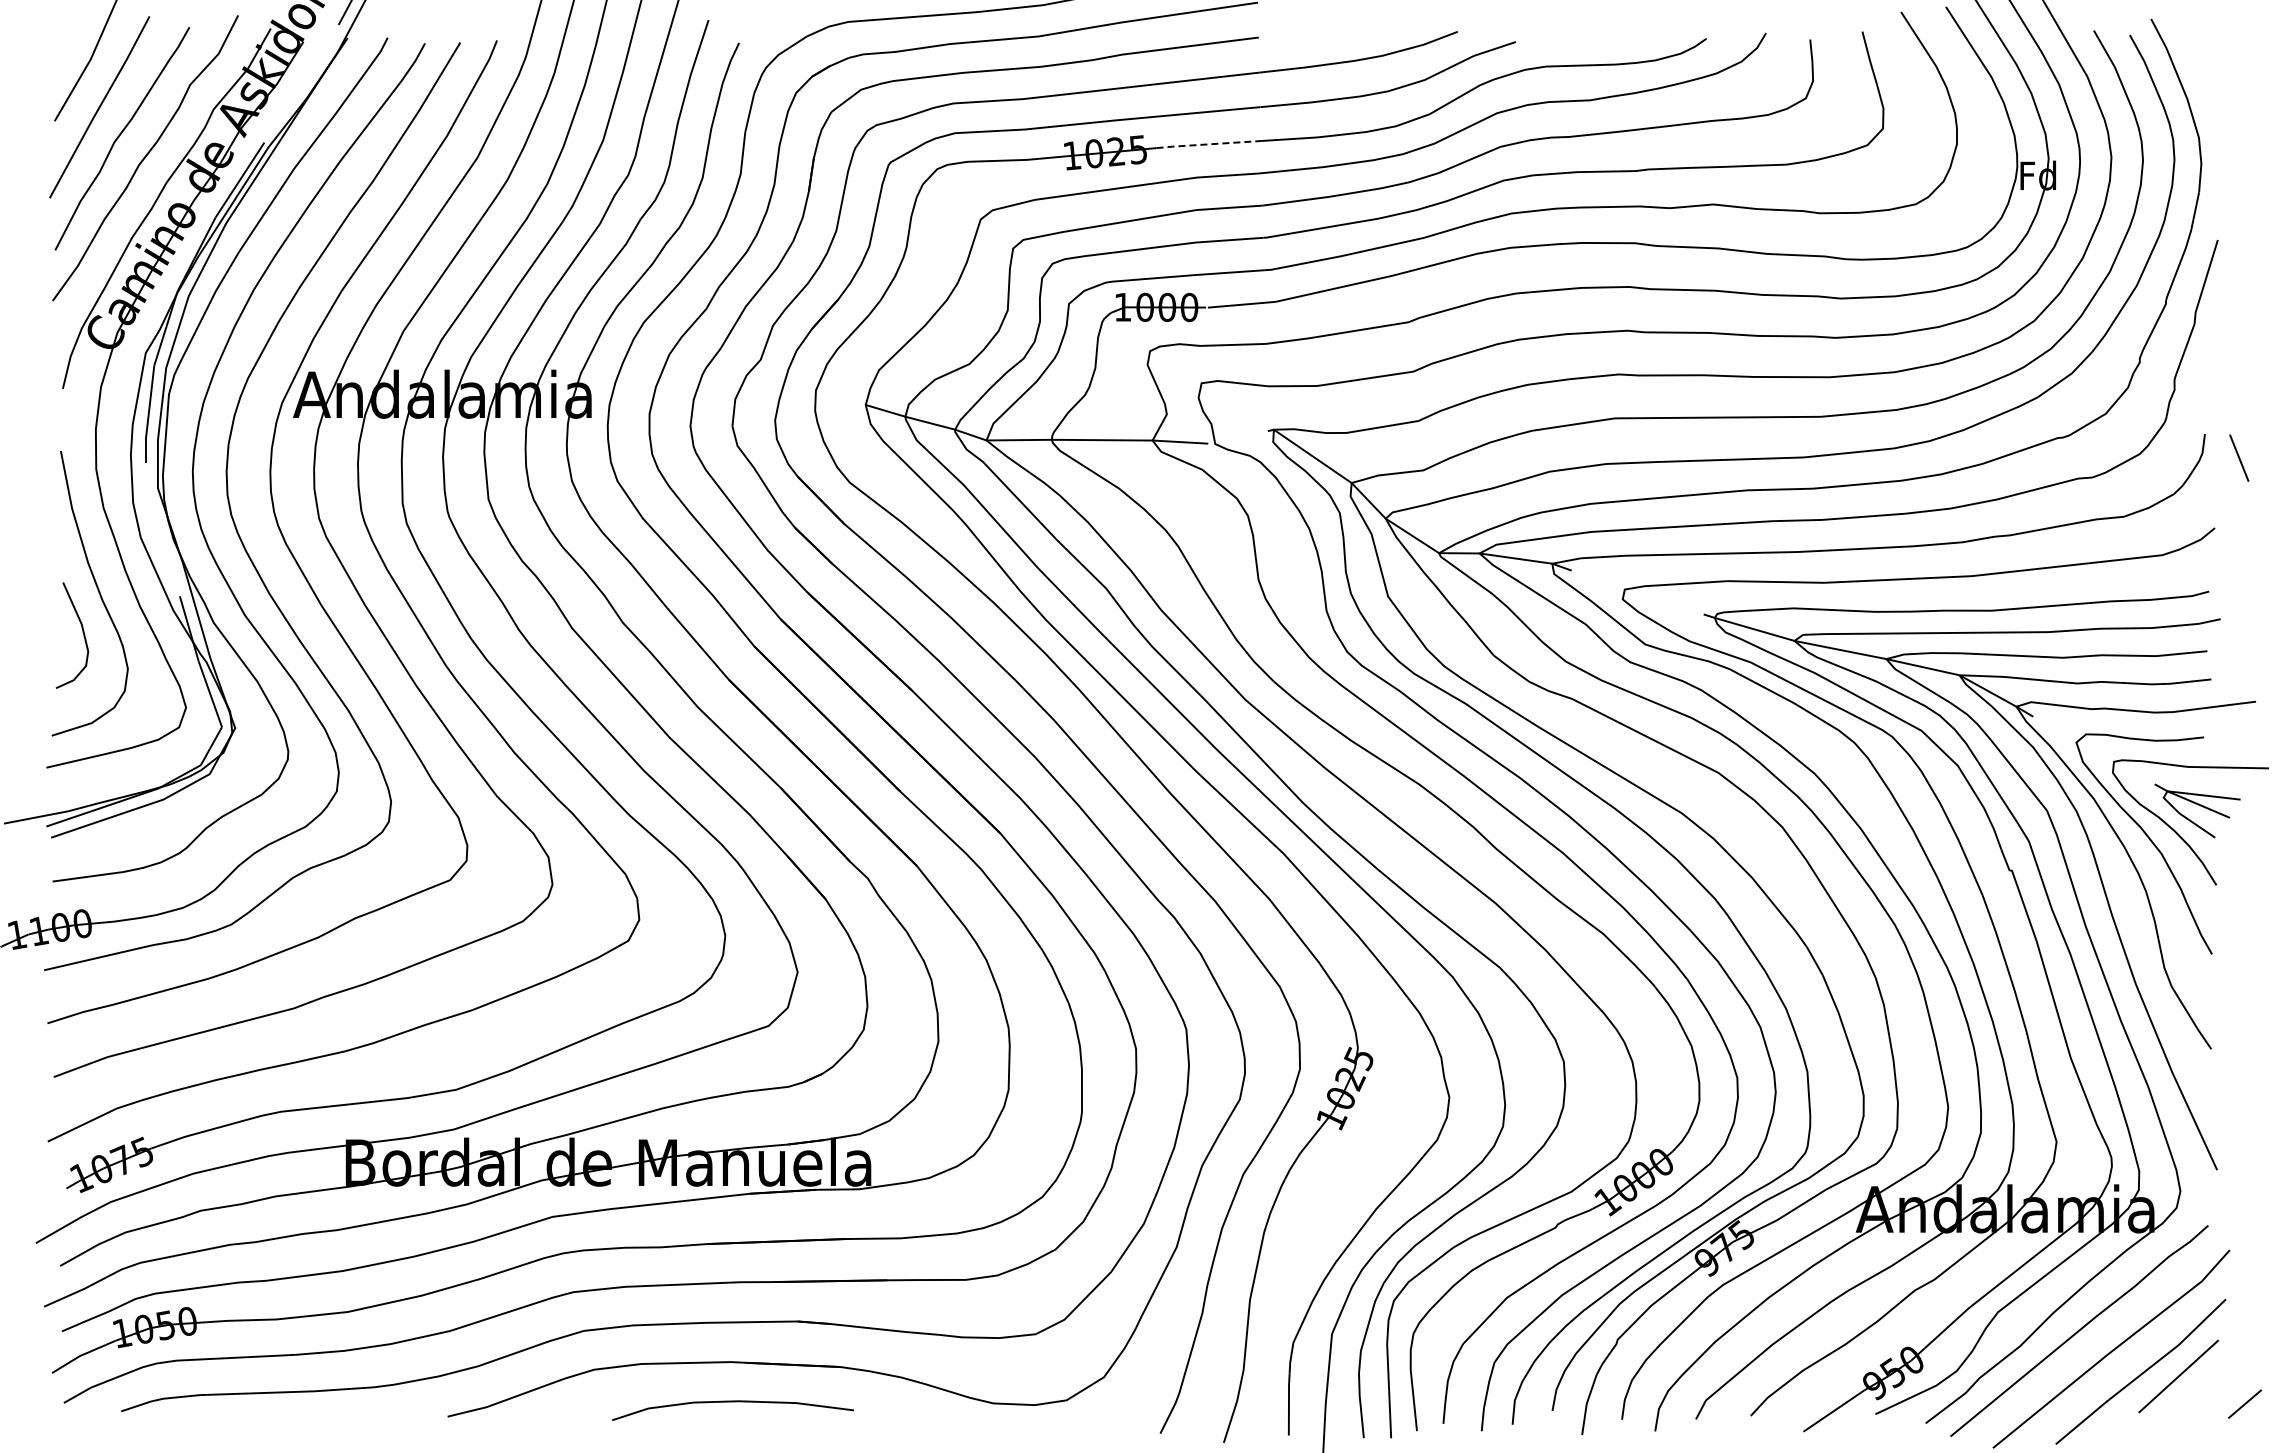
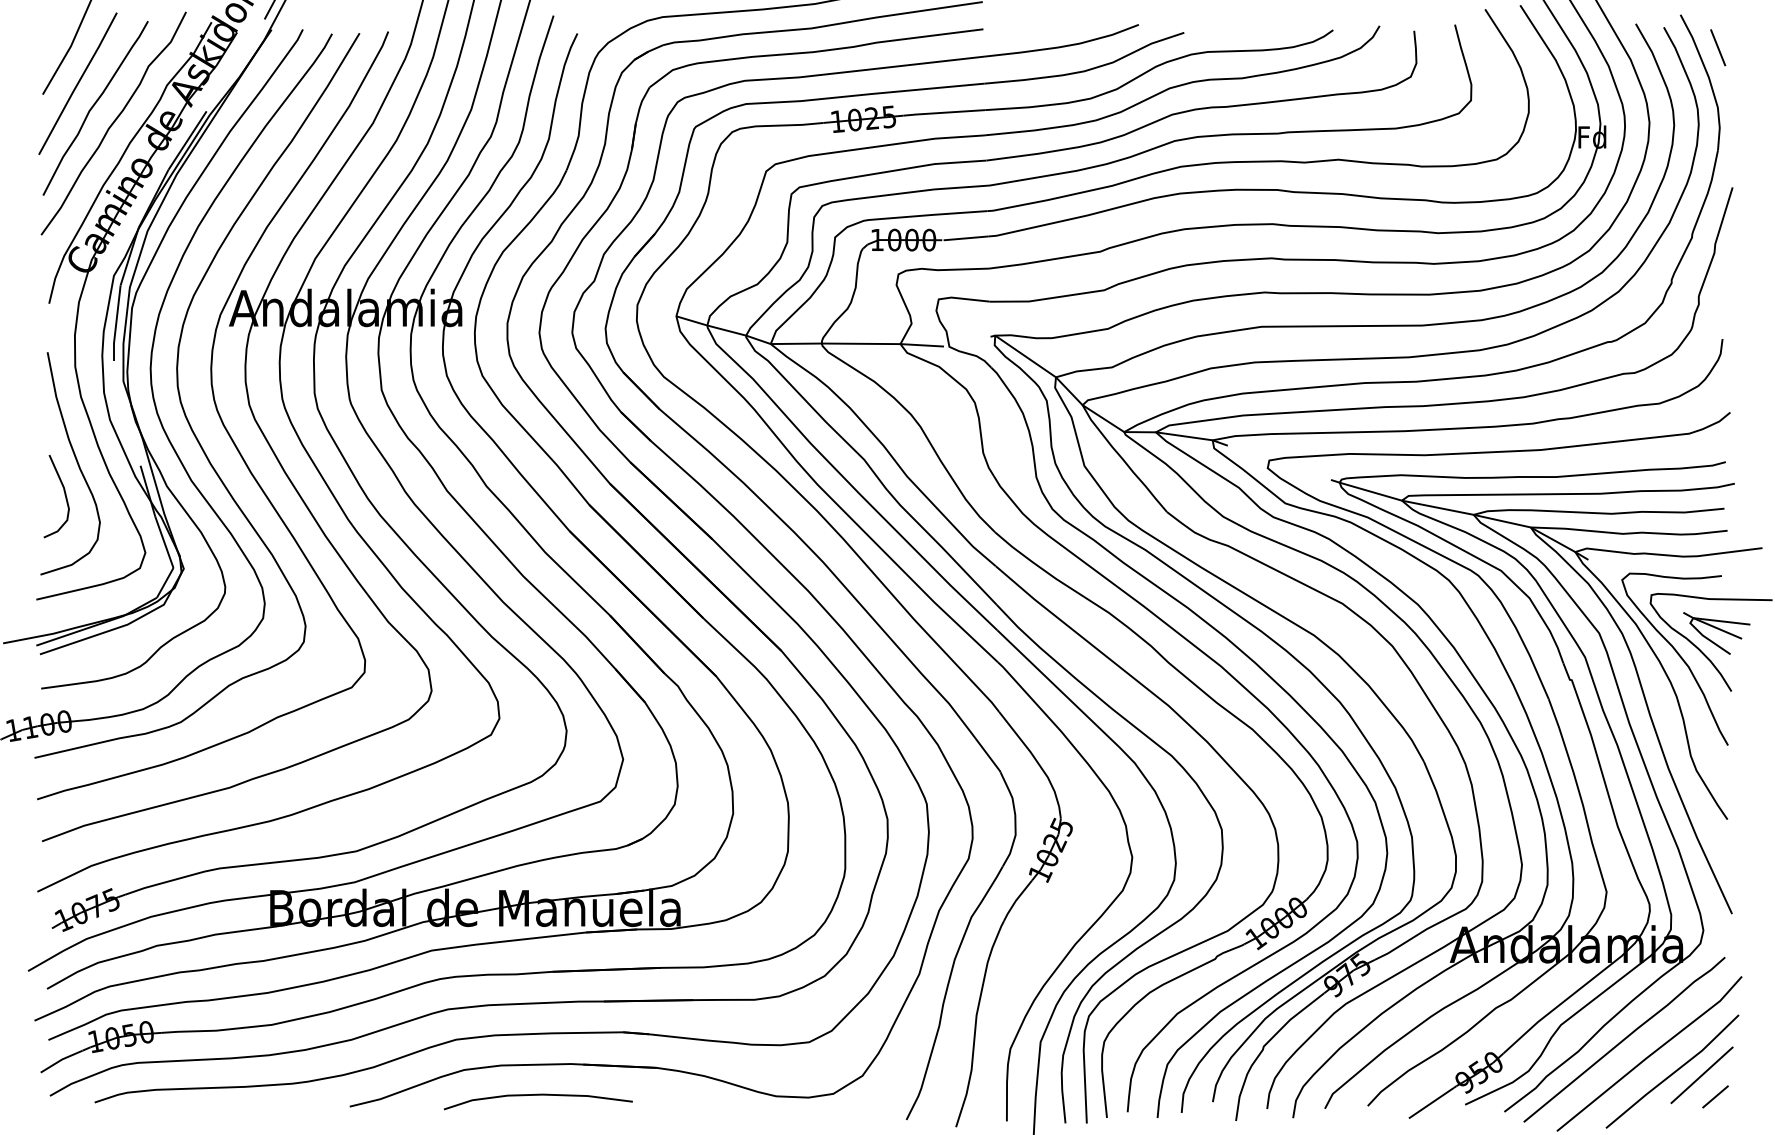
line: (1208, 144) -> (944, 112), dashed -> solid
line: (2239, 457) -> (1718, 47), moved
curve: (732, 1402) -> (537, 1095), moved
line: (2244, 1403) -> (1715, 1096), moved

